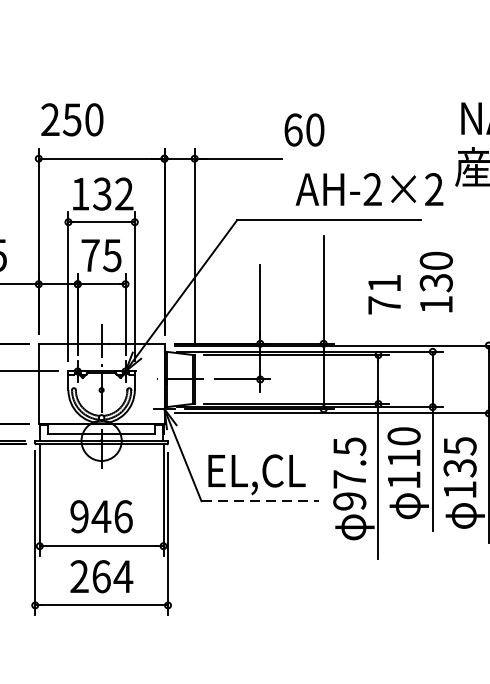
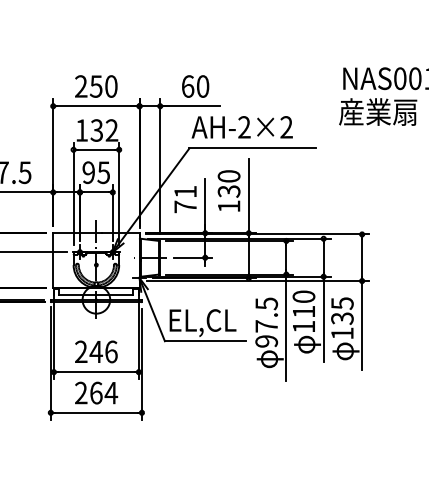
text: (72, 119) -> (96, 86), moved
text: (304, 129) -> (195, 86), moved
text: (368, 189) -> (241, 127), moved
text: (90, 255) -> (88, 172), 75 -> 95
text: (435, 281) -> (228, 190), moved
text: (384, 294) -> (185, 199), moved
line: (260, 501) -> (205, 341), dashed -> solid
text: (79, 517) -> (81, 352), 946 -> 246

